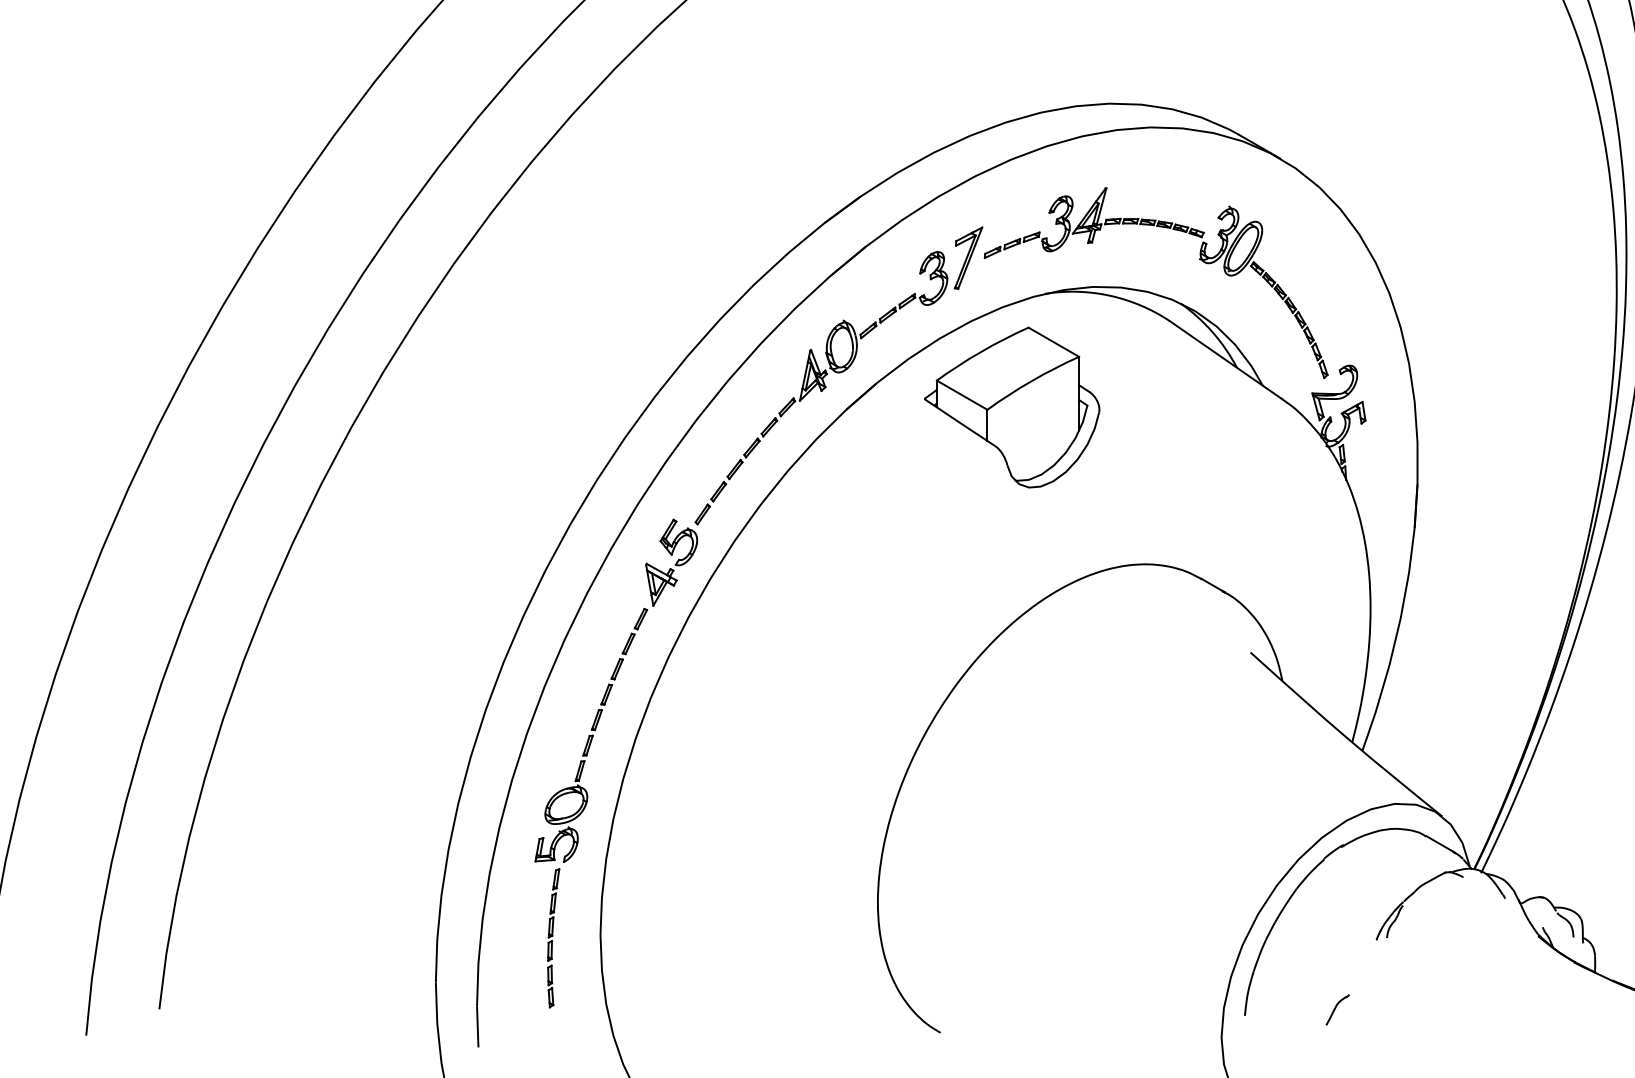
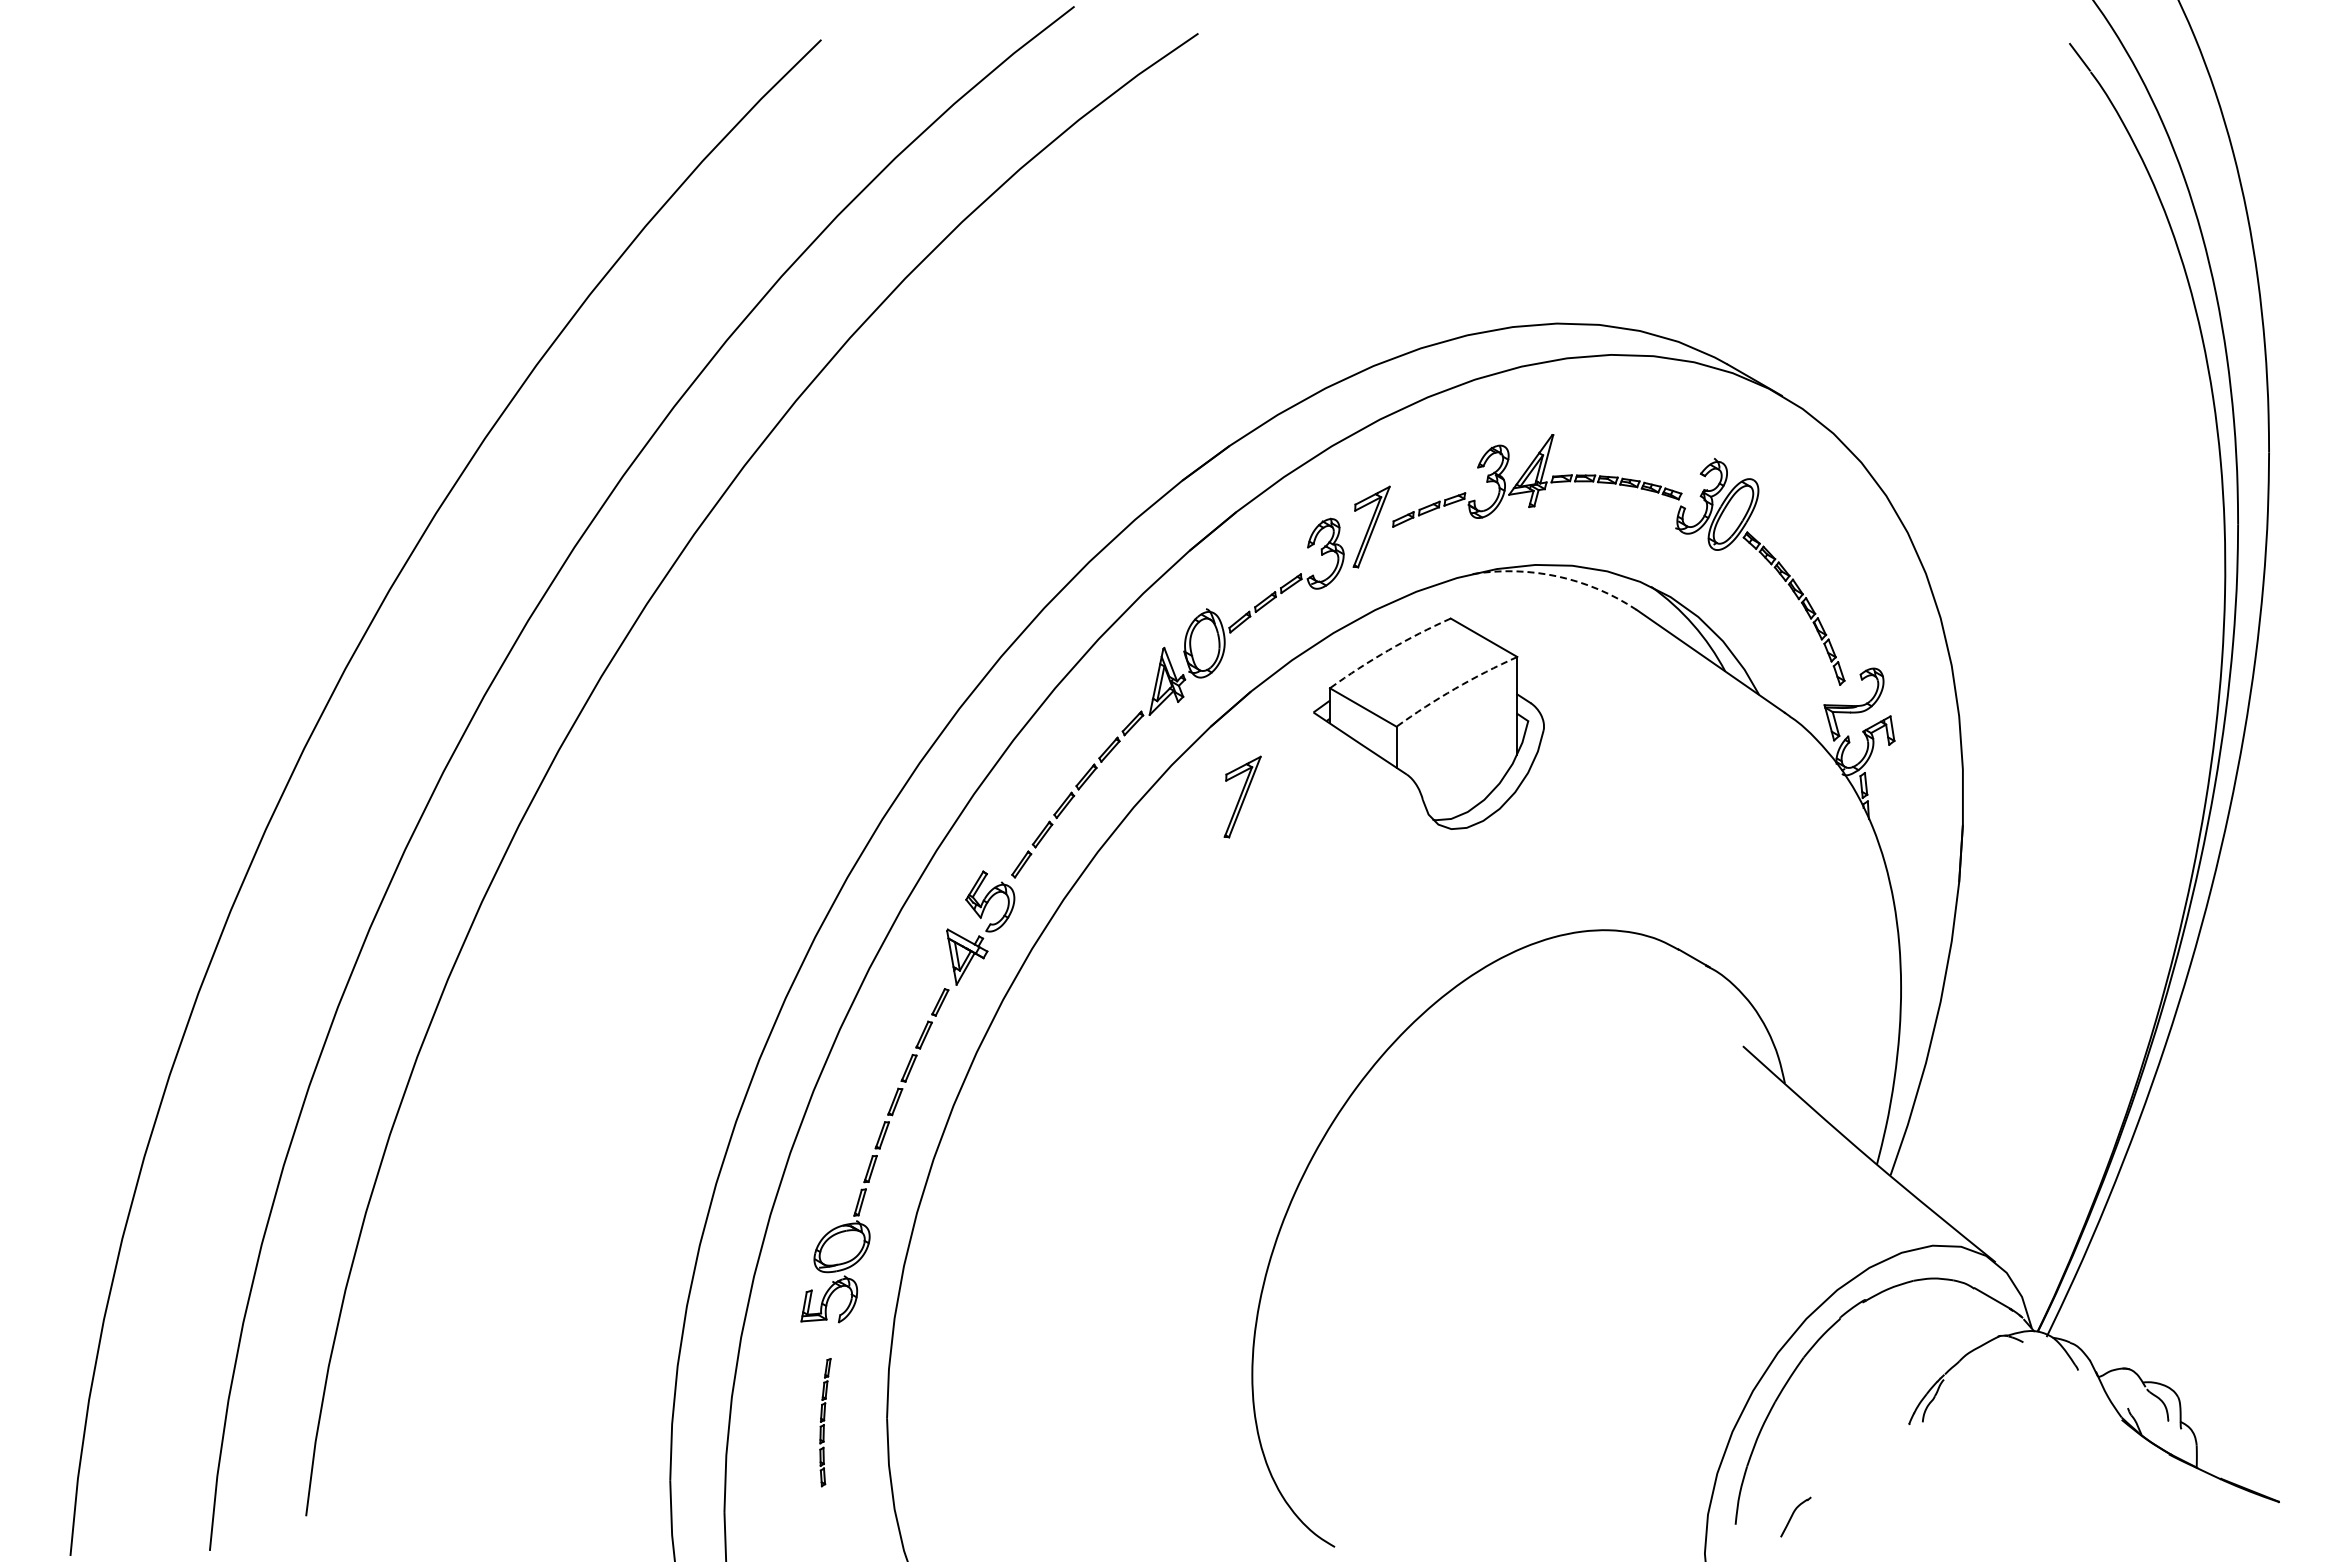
arc: (1109, 295) -> (1557, 576), solid -> dashed
arc: (981, 351) -> (1388, 650), solid -> dashed
arc: (1032, 380) -> (1455, 688), solid -> dashed
part: (870, 462) -> (1242, 796), added
part: (553, 938) -> (825, 1422), size x0.7
part: (1337, 1009) -> (1795, 1516), moved

